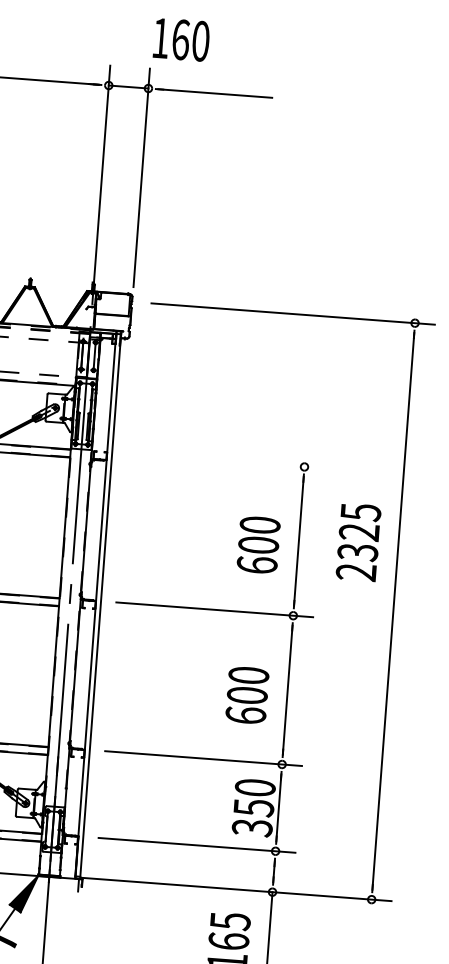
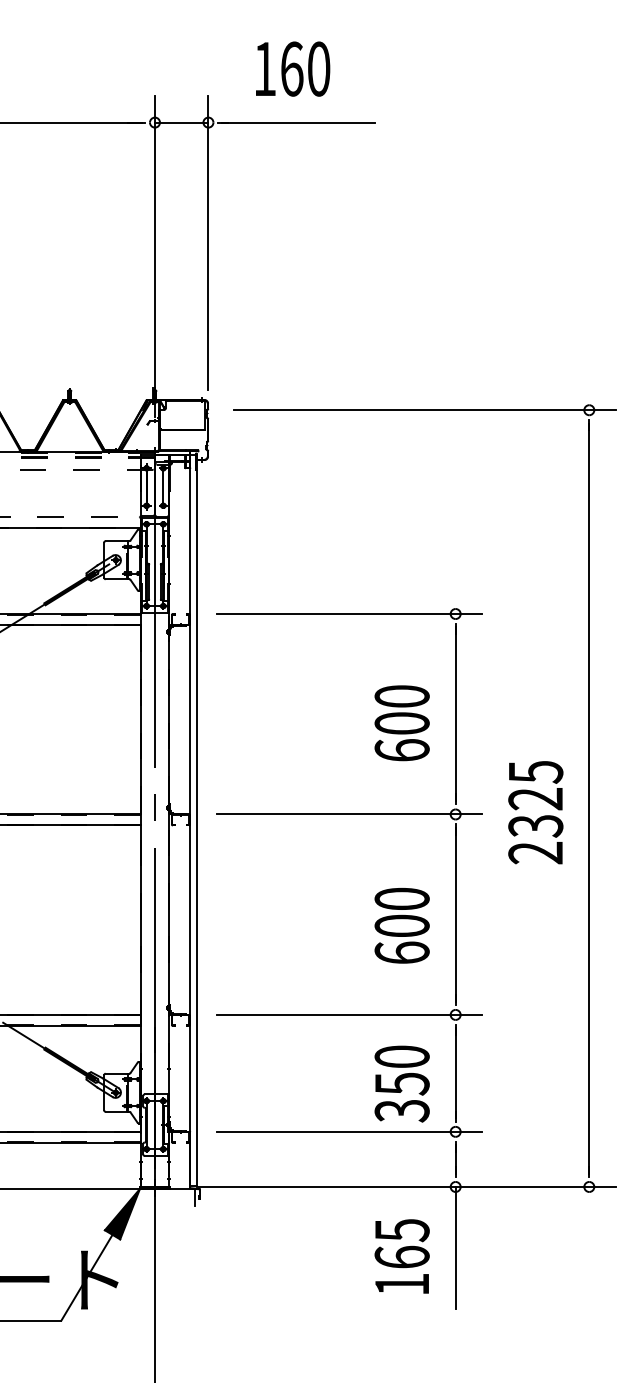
text: (182, 39) -> (293, 68), moved
line: (225, 461) -> (349, 614), added
text: (358, 542) -> (535, 812), moved
text: (253, 807) -> (401, 1083), moved

